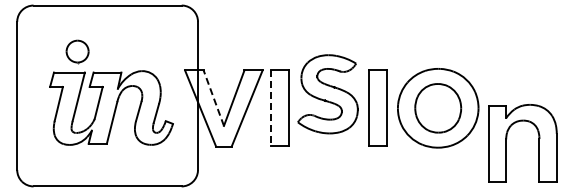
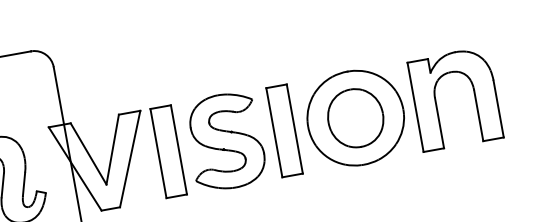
part: (327, 94) -> (225, 141), moved
line: (213, 98) -> (88, 154), dashed -> solid
line: (271, 108) -> (158, 153), dashed -> solid
part: (507, 138) -> (436, 96), moved

